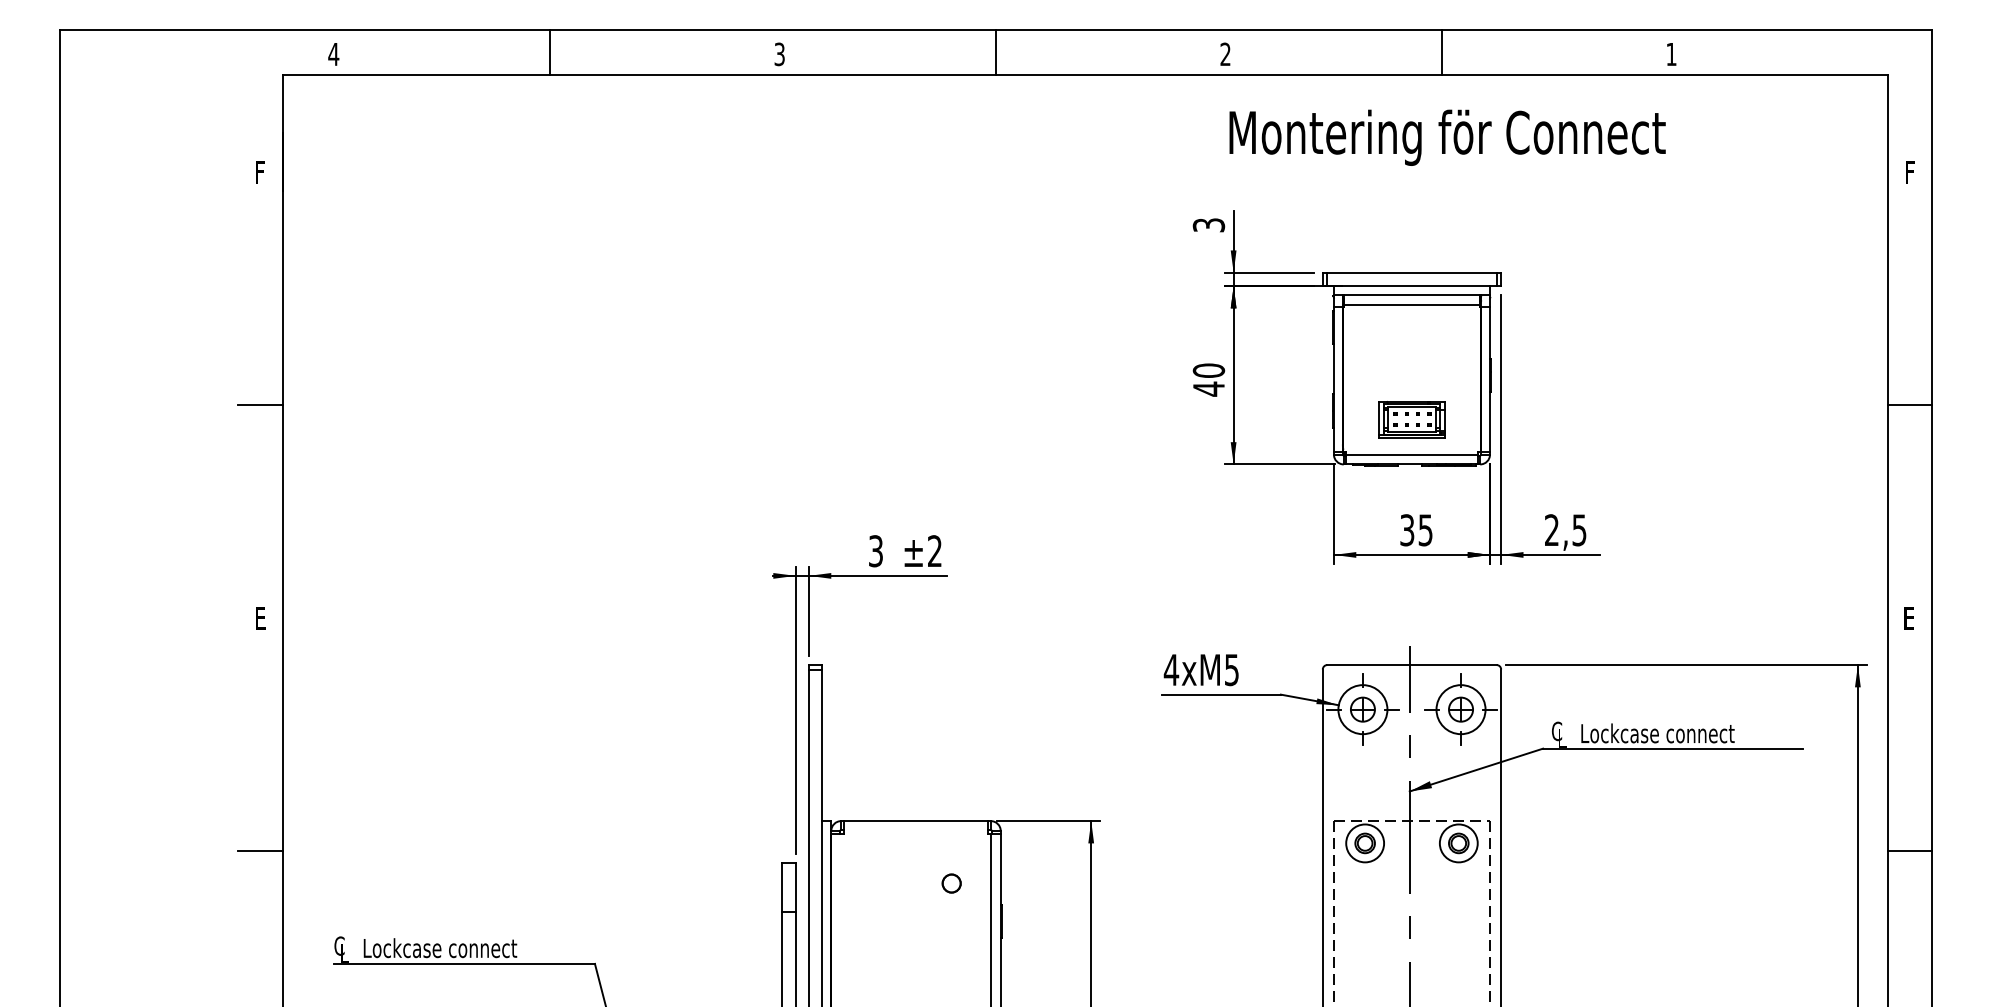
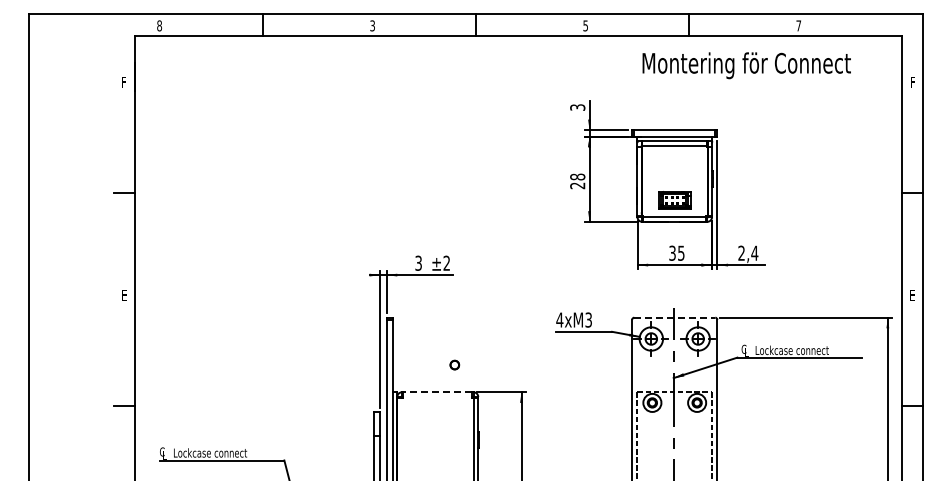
text: (333, 53) -> (159, 25), 4 -> 8
text: (1225, 53) -> (585, 25), 2 -> 5
text: (1670, 53) -> (798, 25), 1 -> 7
text: (1446, 137) -> (746, 65), moved
text: (1208, 380) -> (577, 181), 40 -> 28
text: (1578, 528) -> (754, 252), 2,5 -> 2,4
line: (1413, 664) -> (675, 317), solid -> dashed
text: (1231, 668) -> (588, 319), 4xM5 -> 4xM3
line: (915, 821) -> (437, 392), solid -> dashed
part: (951, 882) -> (454, 364), moved

